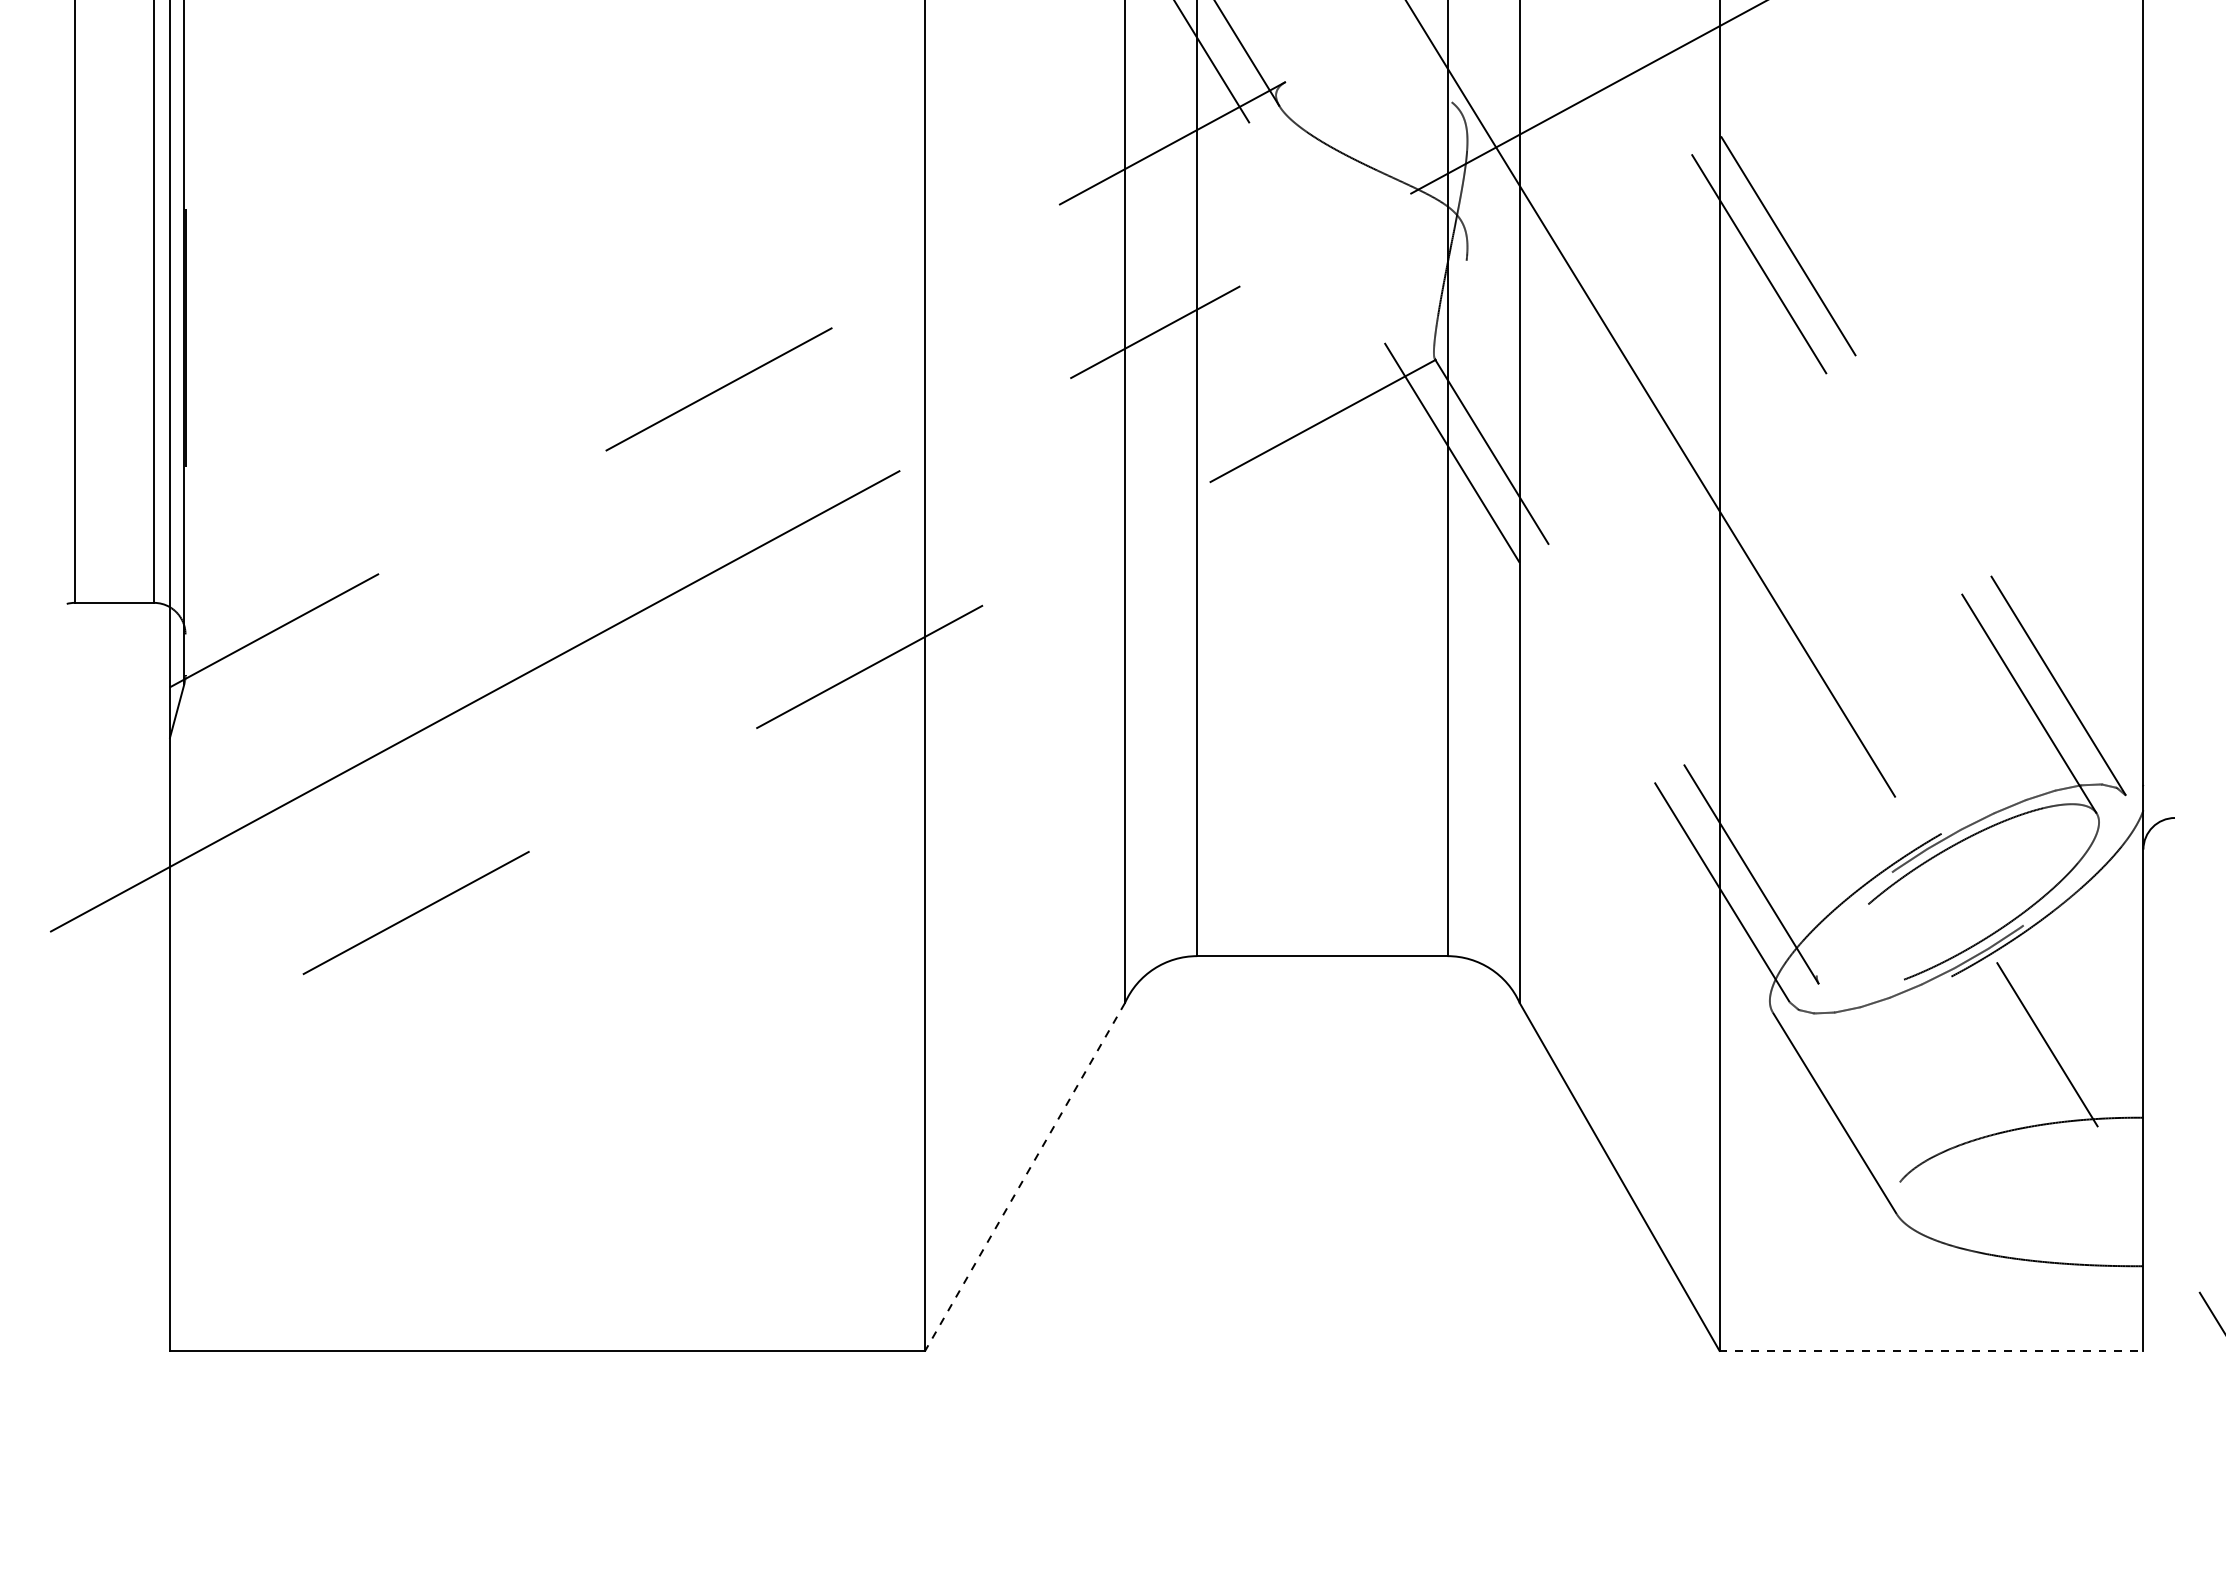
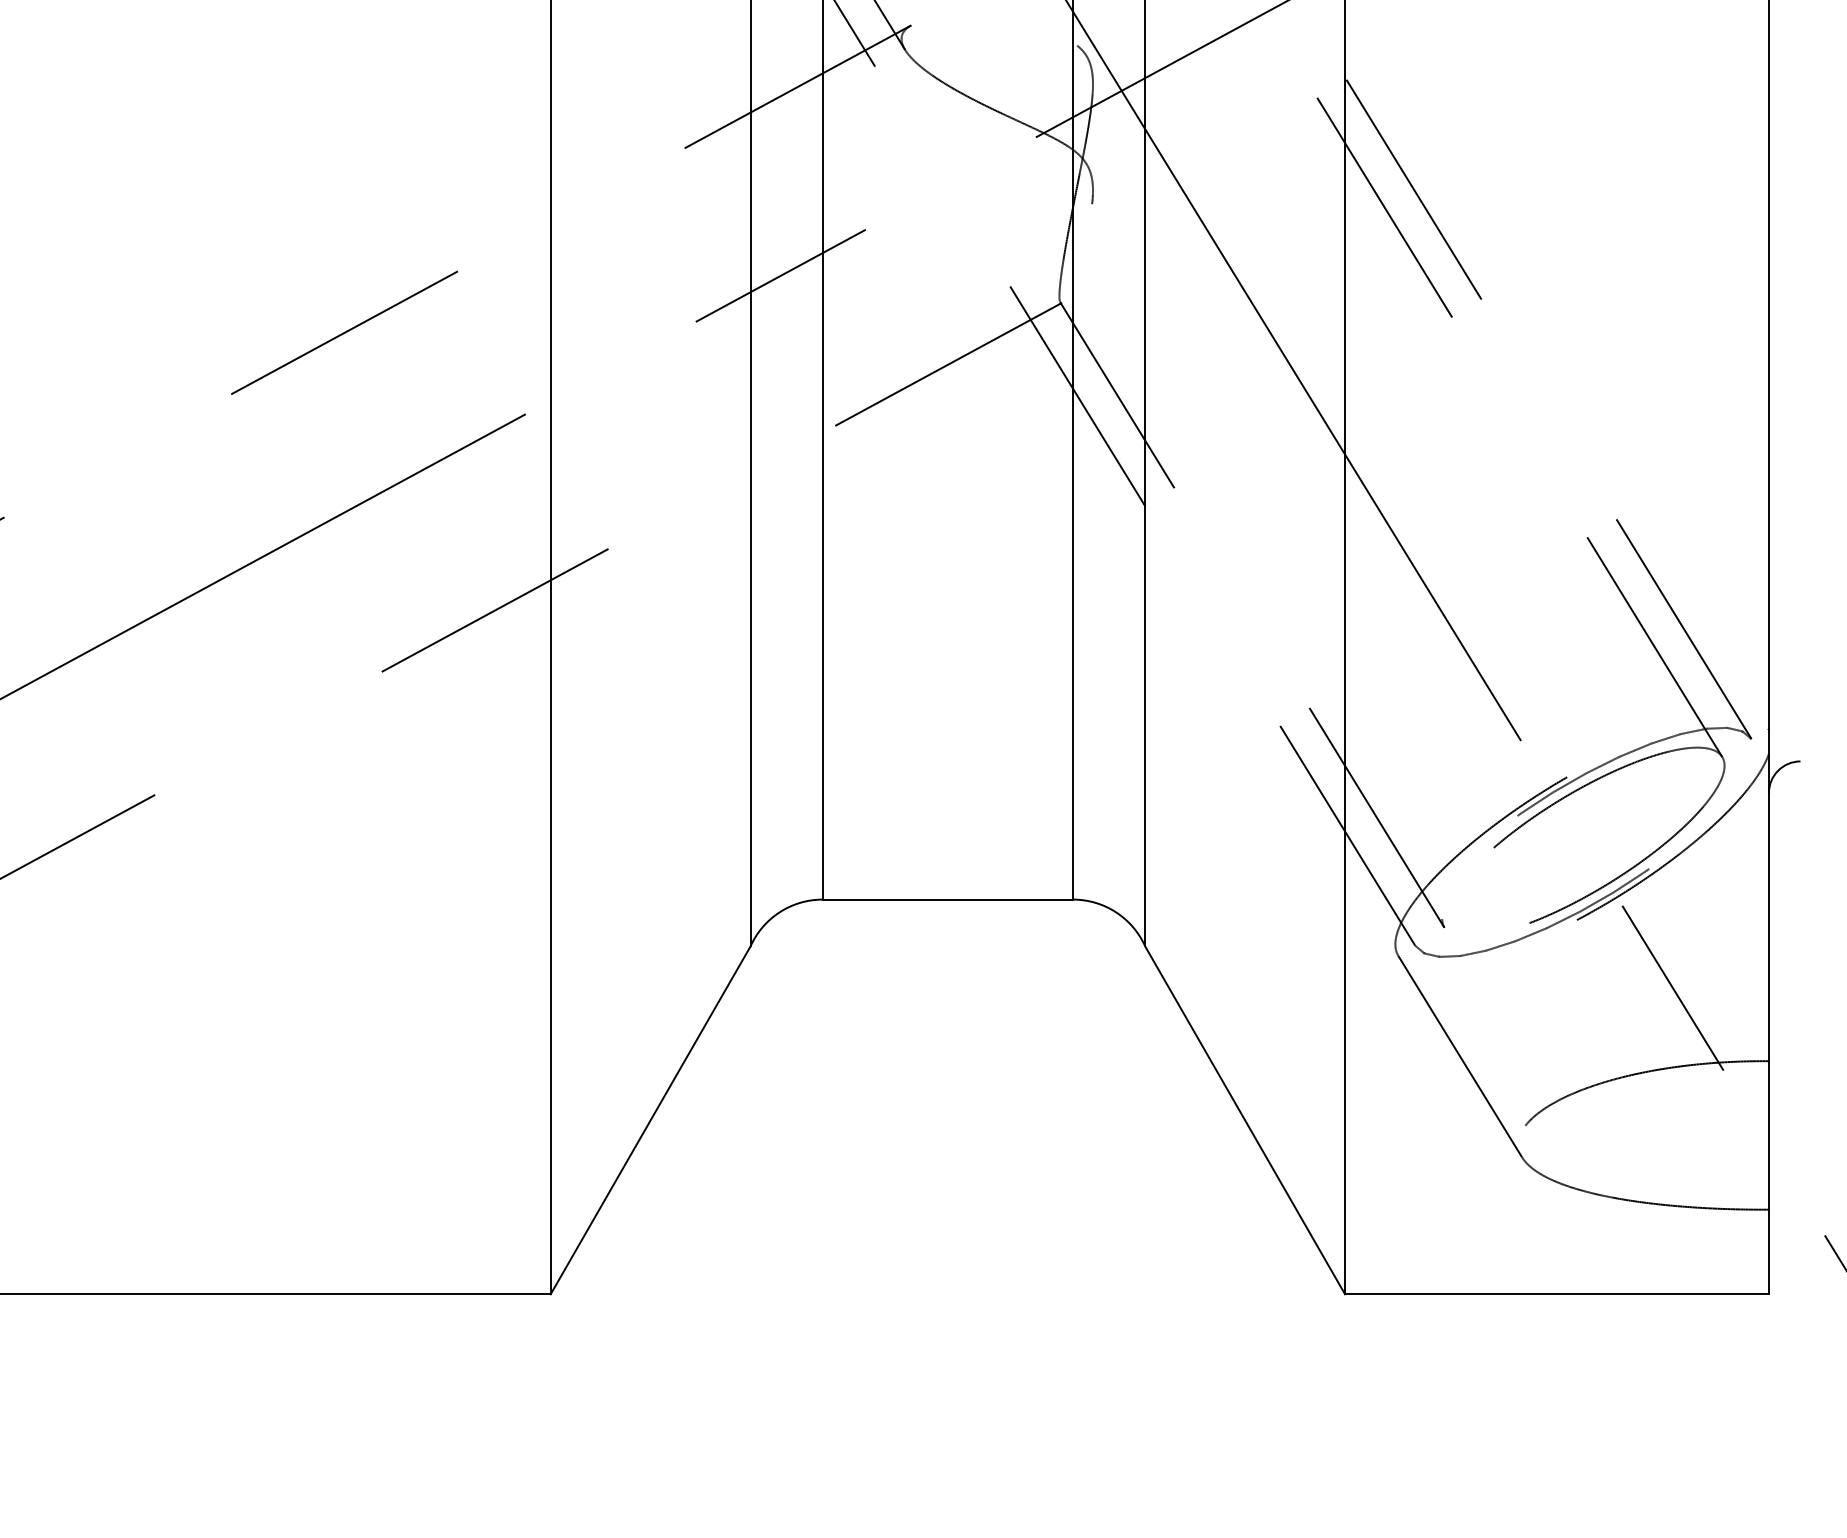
line: (1025, 1176) -> (651, 1119), dashed -> solid
line: (1931, 1350) -> (1557, 1293), dashed -> solid

